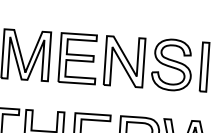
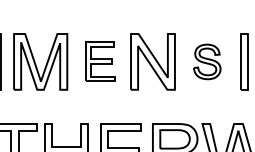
part: (77, 58) -> (99, 61), size x0.7
part: (172, 64) -> (207, 61), size x0.6

